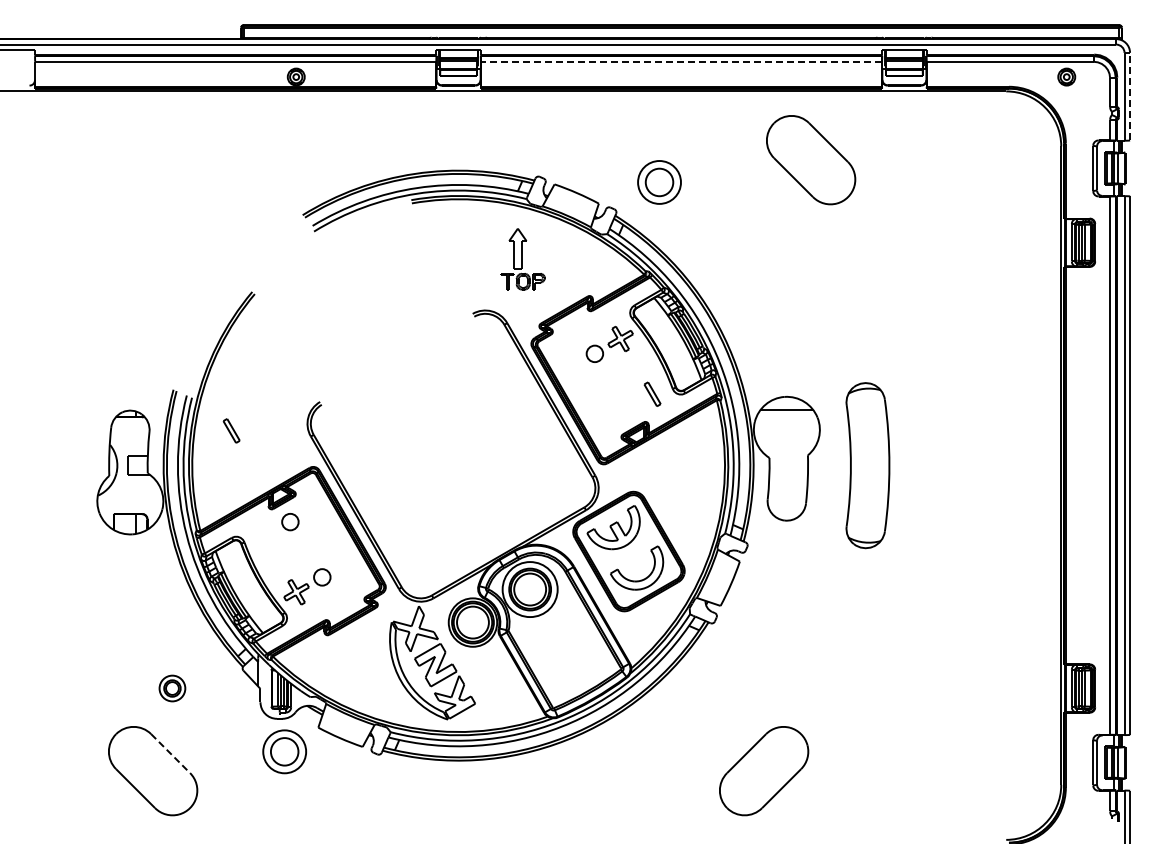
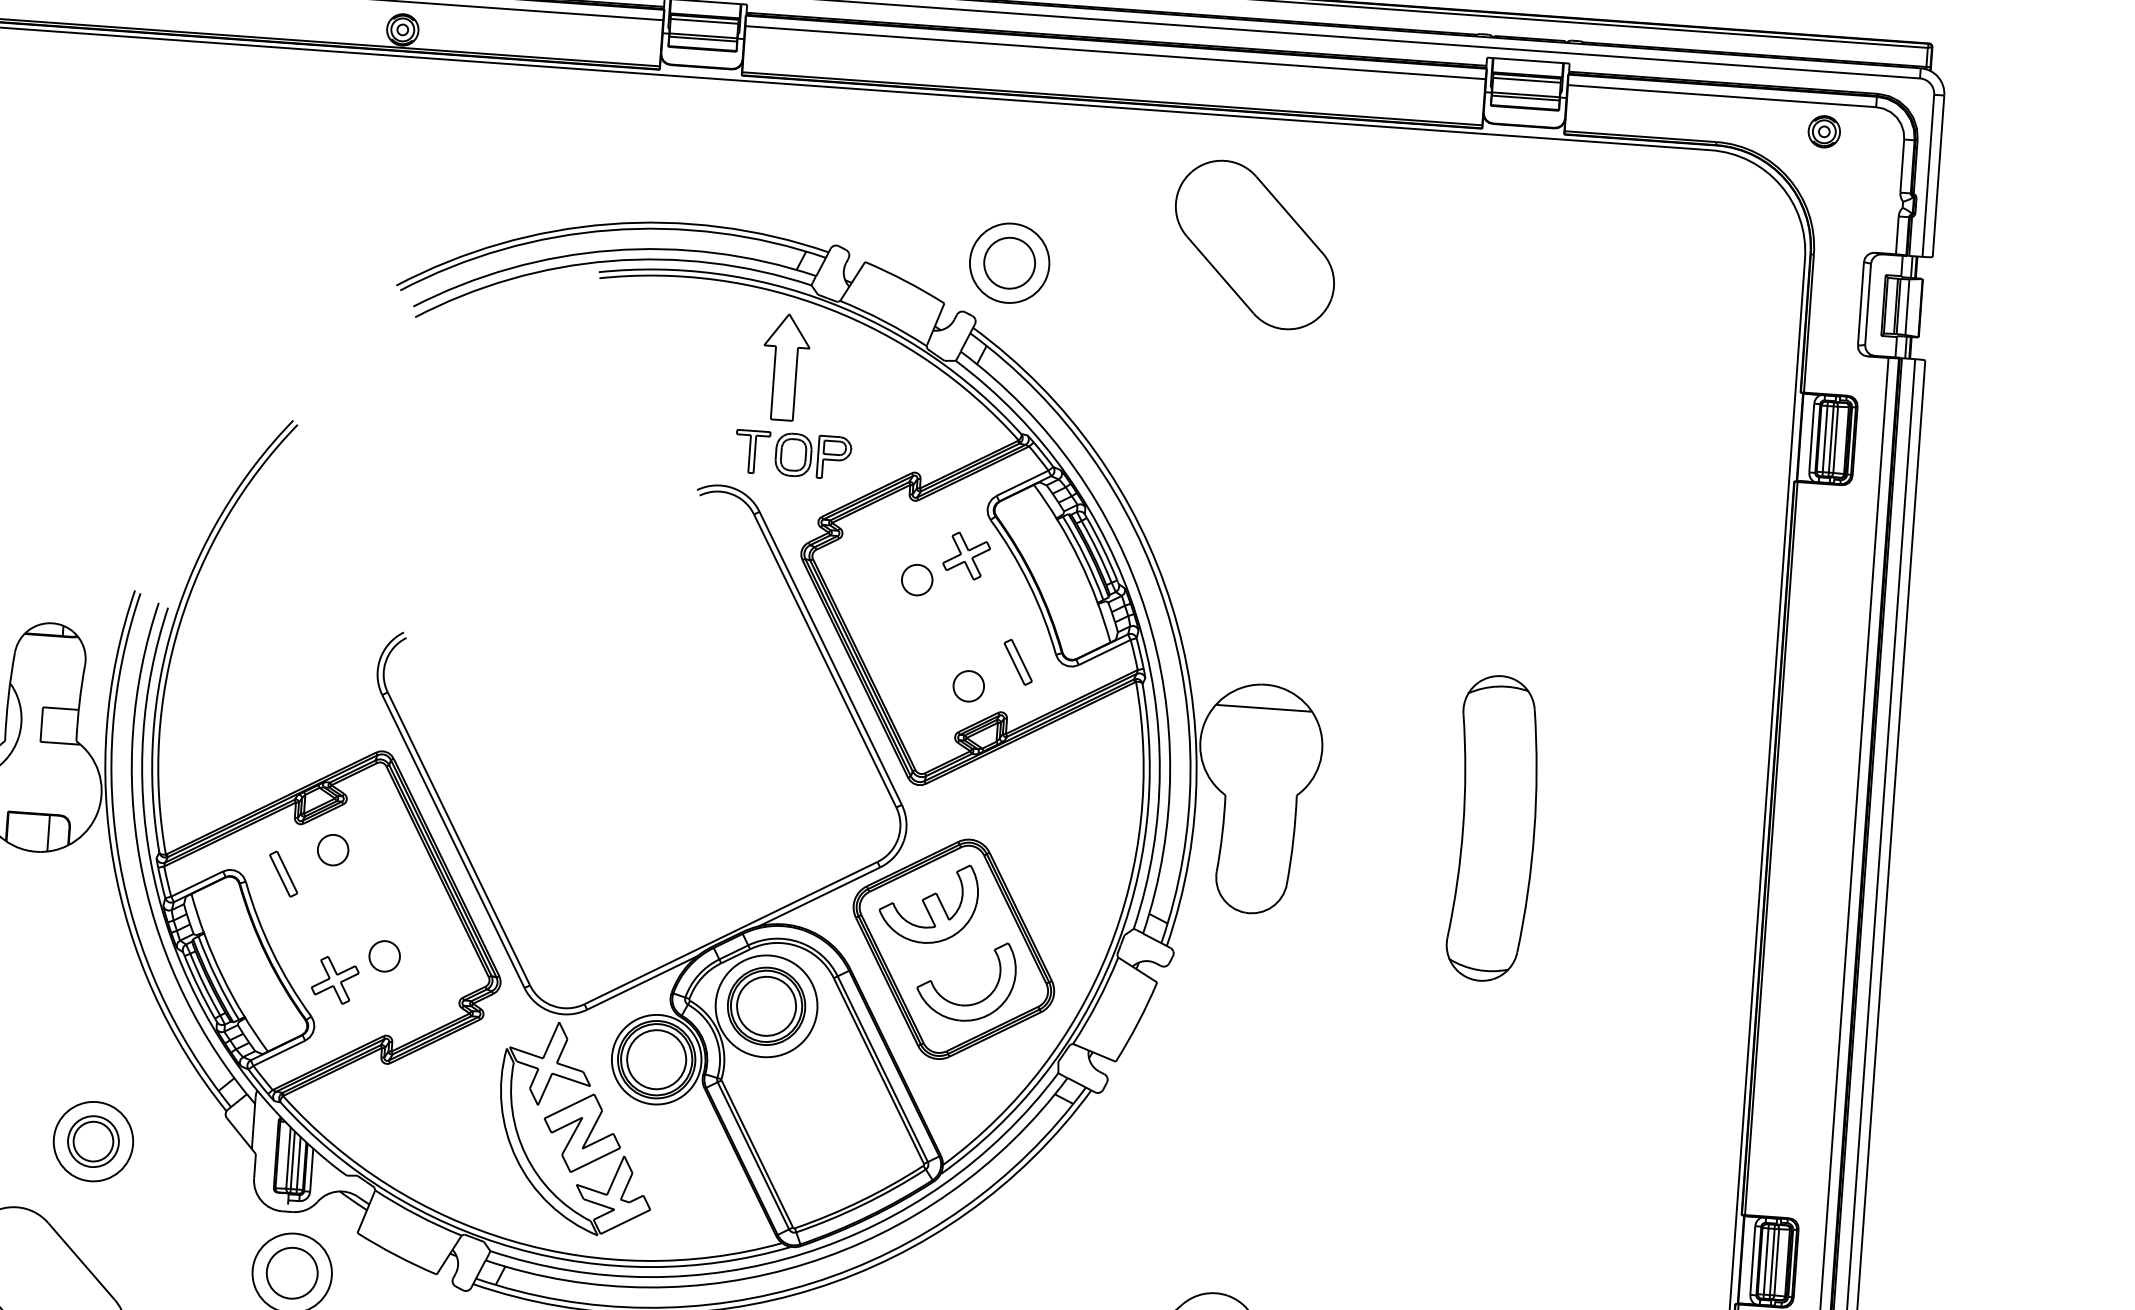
line: (681, 61) -> (1115, 52), dashed -> solid
line: (1130, 96) -> (1939, 176), dashed -> solid
part: (811, 160) -> (1255, 245), moved
part: (659, 182) -> (1009, 263), moved
part: (522, 259) -> (796, 396), size x1.43
part: (626, 409) -> (968, 686), added
part: (231, 430) -> (283, 873), moved
part: (867, 465) -> (1493, 828), moved
part: (172, 688) -> (93, 1141), size x1.67
line: (170, 753) -> (81, 1261), dashed -> solid

